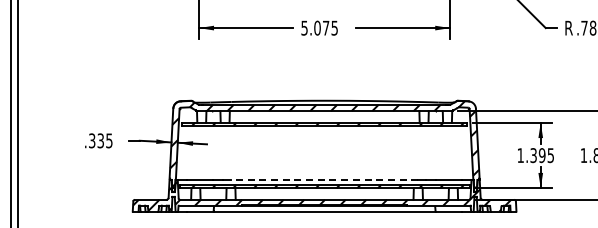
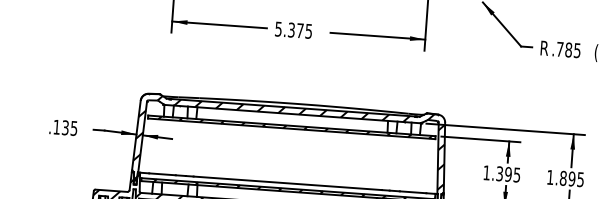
text: (317, 27) -> (291, 29), 5.075 -> 5.375
text: (92, 140) -> (57, 126), .335 -> .135
line: (324, 179) -> (287, 182), dashed -> solid

